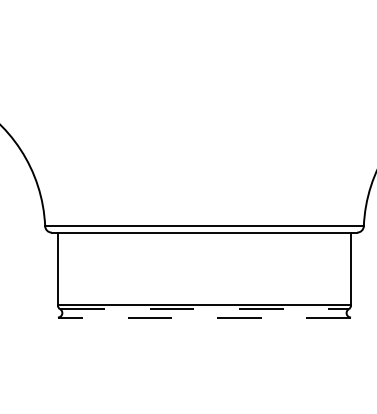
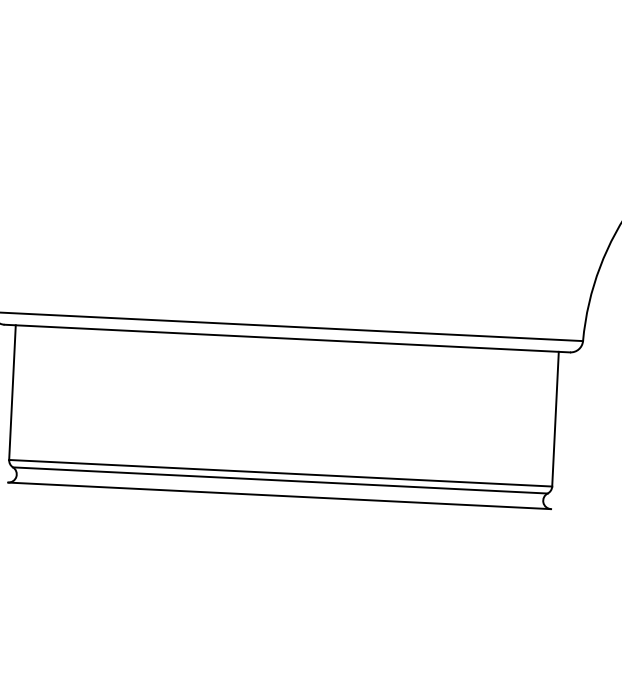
line: (204, 309) -> (280, 480), dashed -> solid
line: (204, 317) -> (279, 495), dashed -> solid

